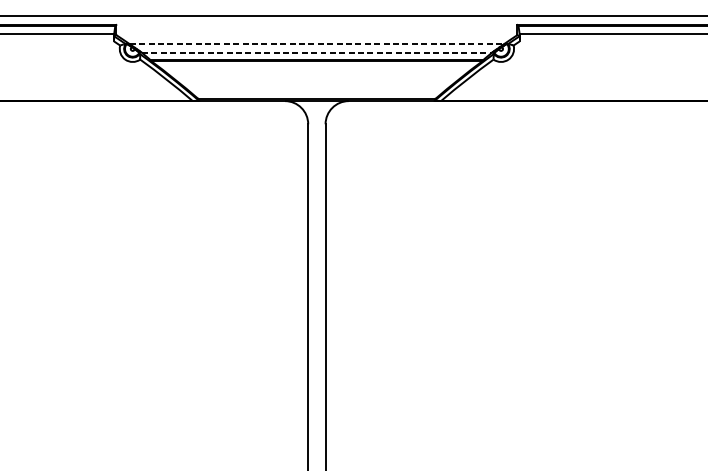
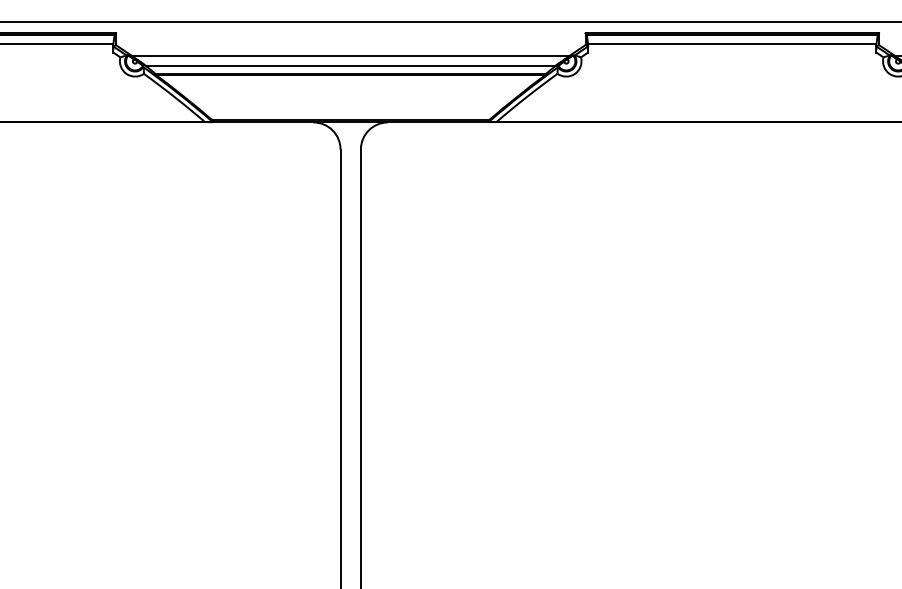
line: (316, 43) -> (350, 55), dashed -> solid
line: (316, 52) -> (350, 65), dashed -> solid

